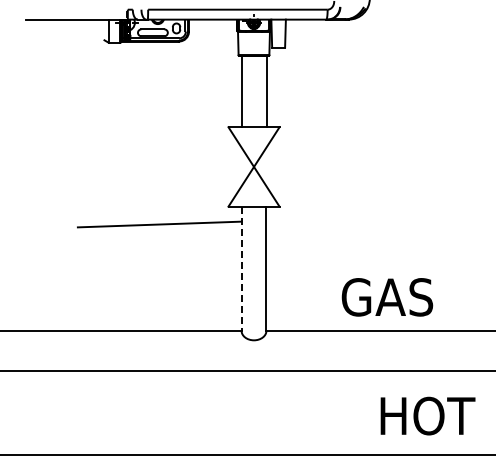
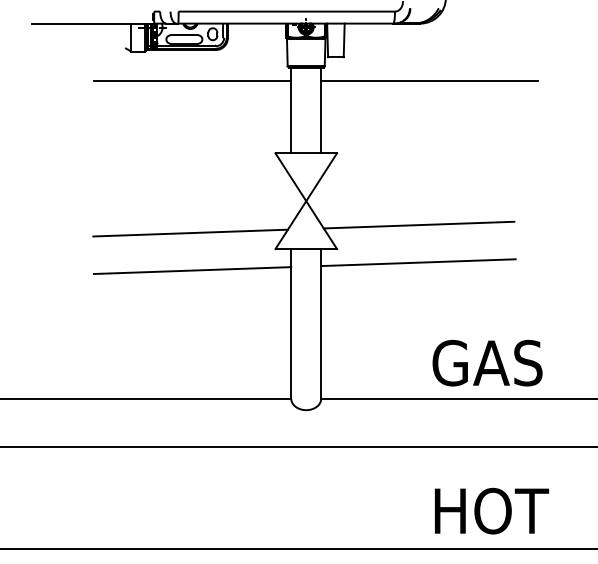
line: (159, 67) -> (192, 81), added
line: (356, 67) -> (429, 81), added
line: (347, 186) -> (418, 224), added
line: (157, 193) -> (189, 233), added
line: (346, 217) -> (417, 262), added
line: (241, 269) -> (291, 324), dashed -> solid
text: (387, 297) -> (487, 363), moved
text: (427, 415) -> (491, 510), moved

